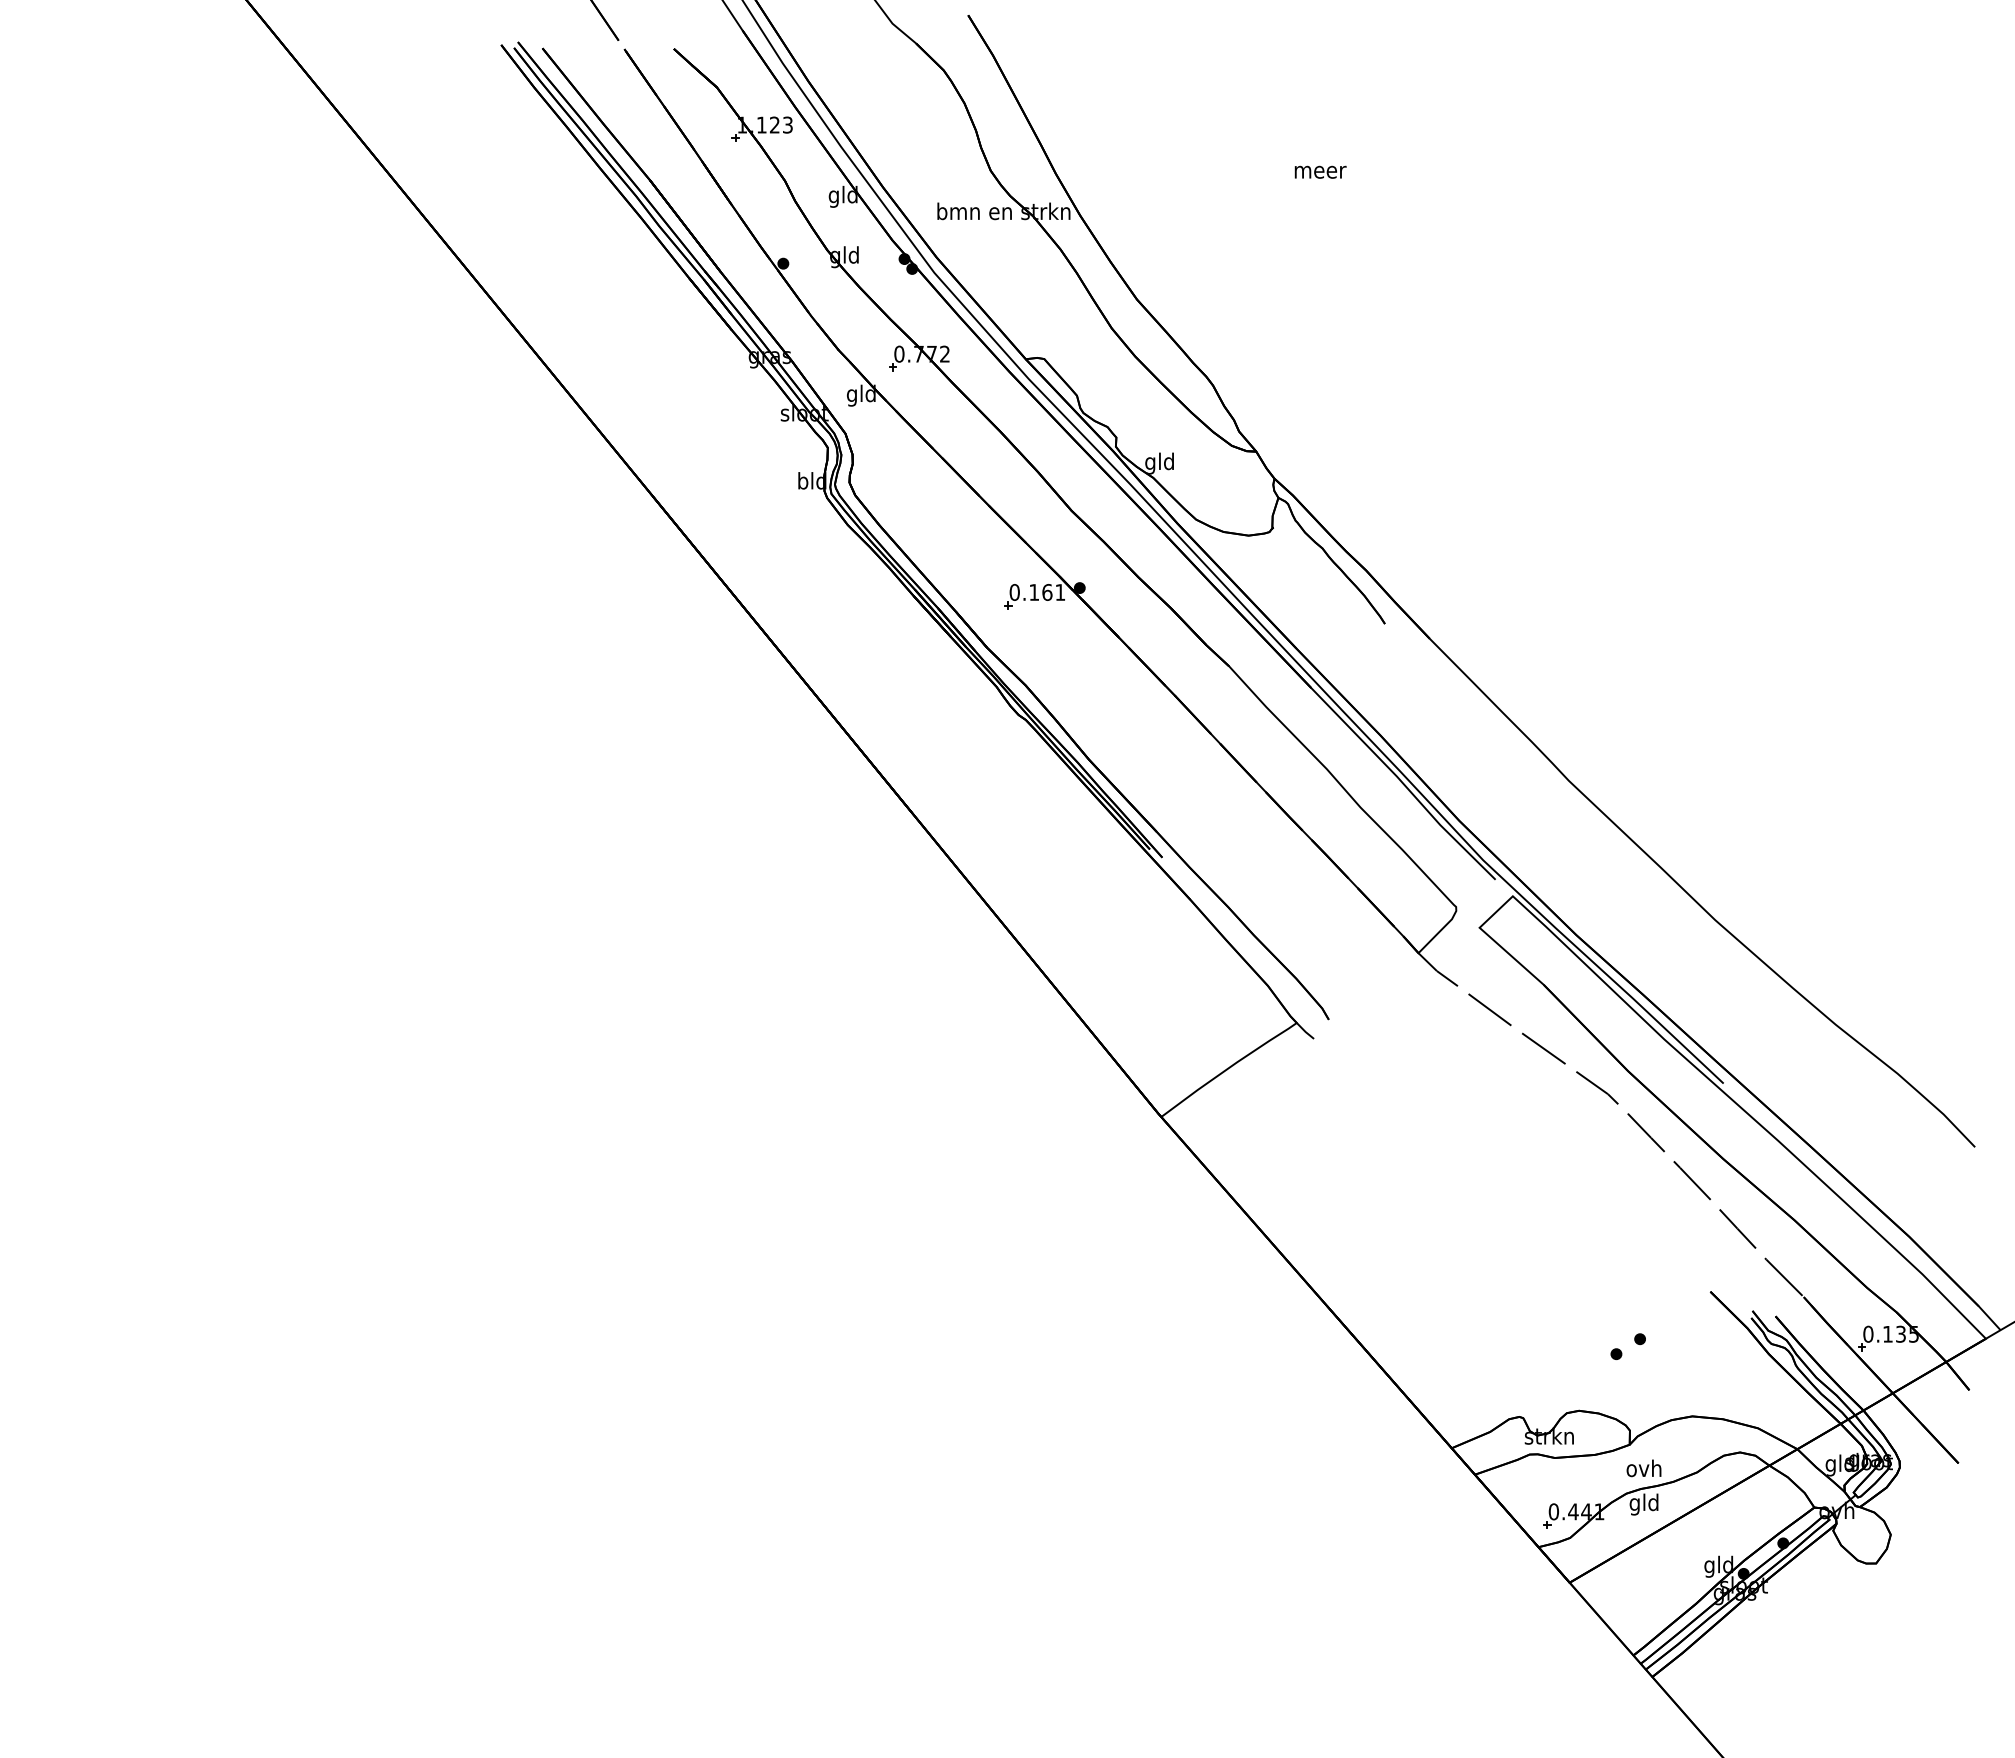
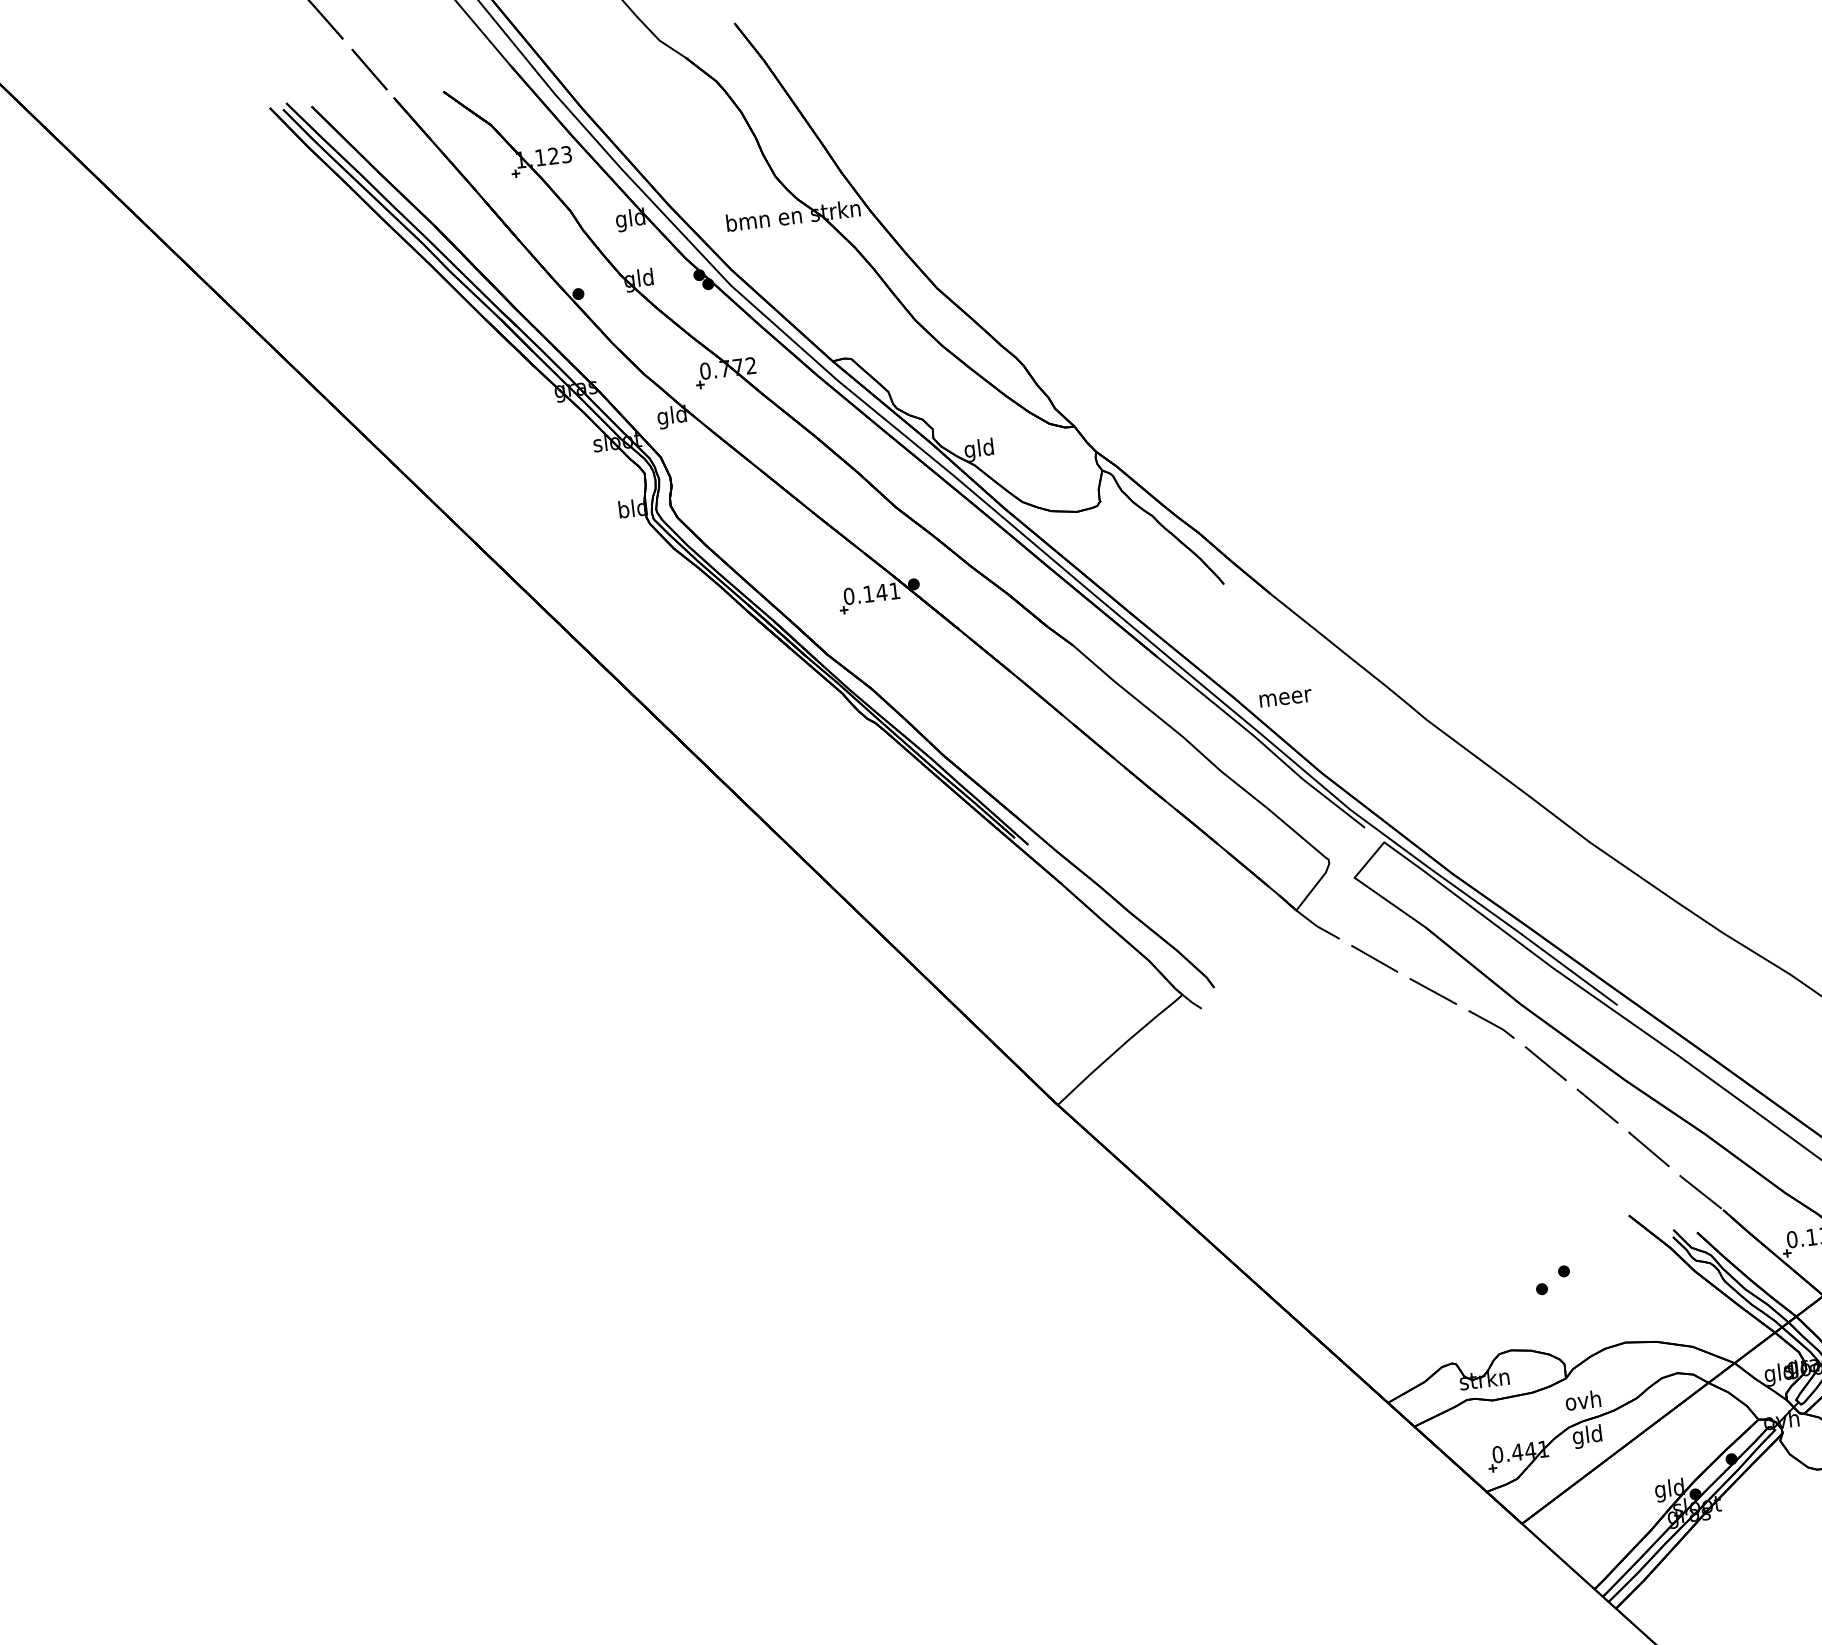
text: (1320, 171) -> (1285, 697), moved
text: (1046, 591) -> (880, 591), 0.161 -> 0.141

